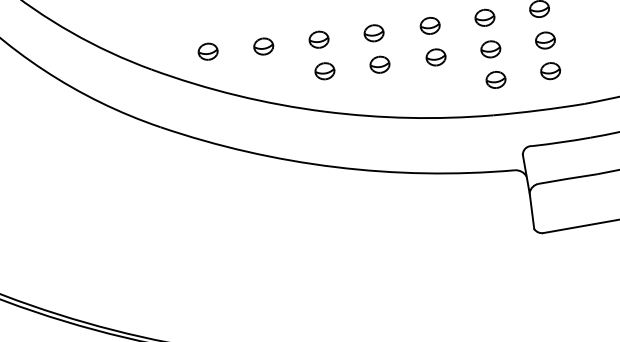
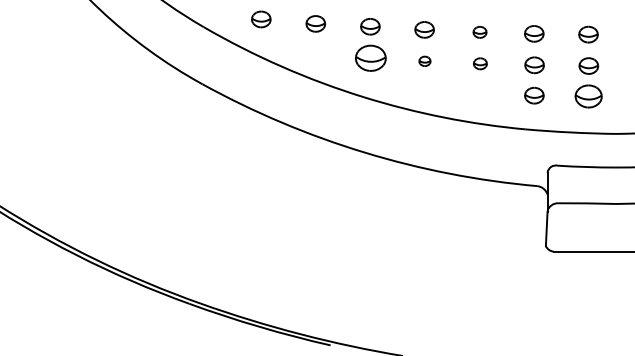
part: (429, 26) -> (479, 32), size x0.7
part: (436, 57) -> (480, 63), size x0.7
part: (379, 65) -> (424, 61), size x0.6
part: (324, 70) -> (370, 57), size x1.6
part: (550, 71) -> (588, 96), size x1.4

